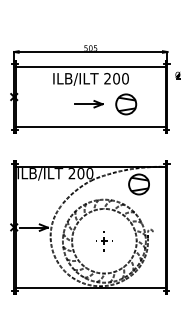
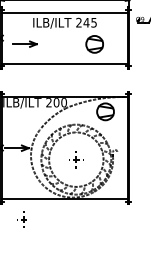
text: (120, 78) -> (89, 22), 200 -> 245
part: (88, 104) -> (25, 44), moved
part: (42, 312) -> (24, 219), added

